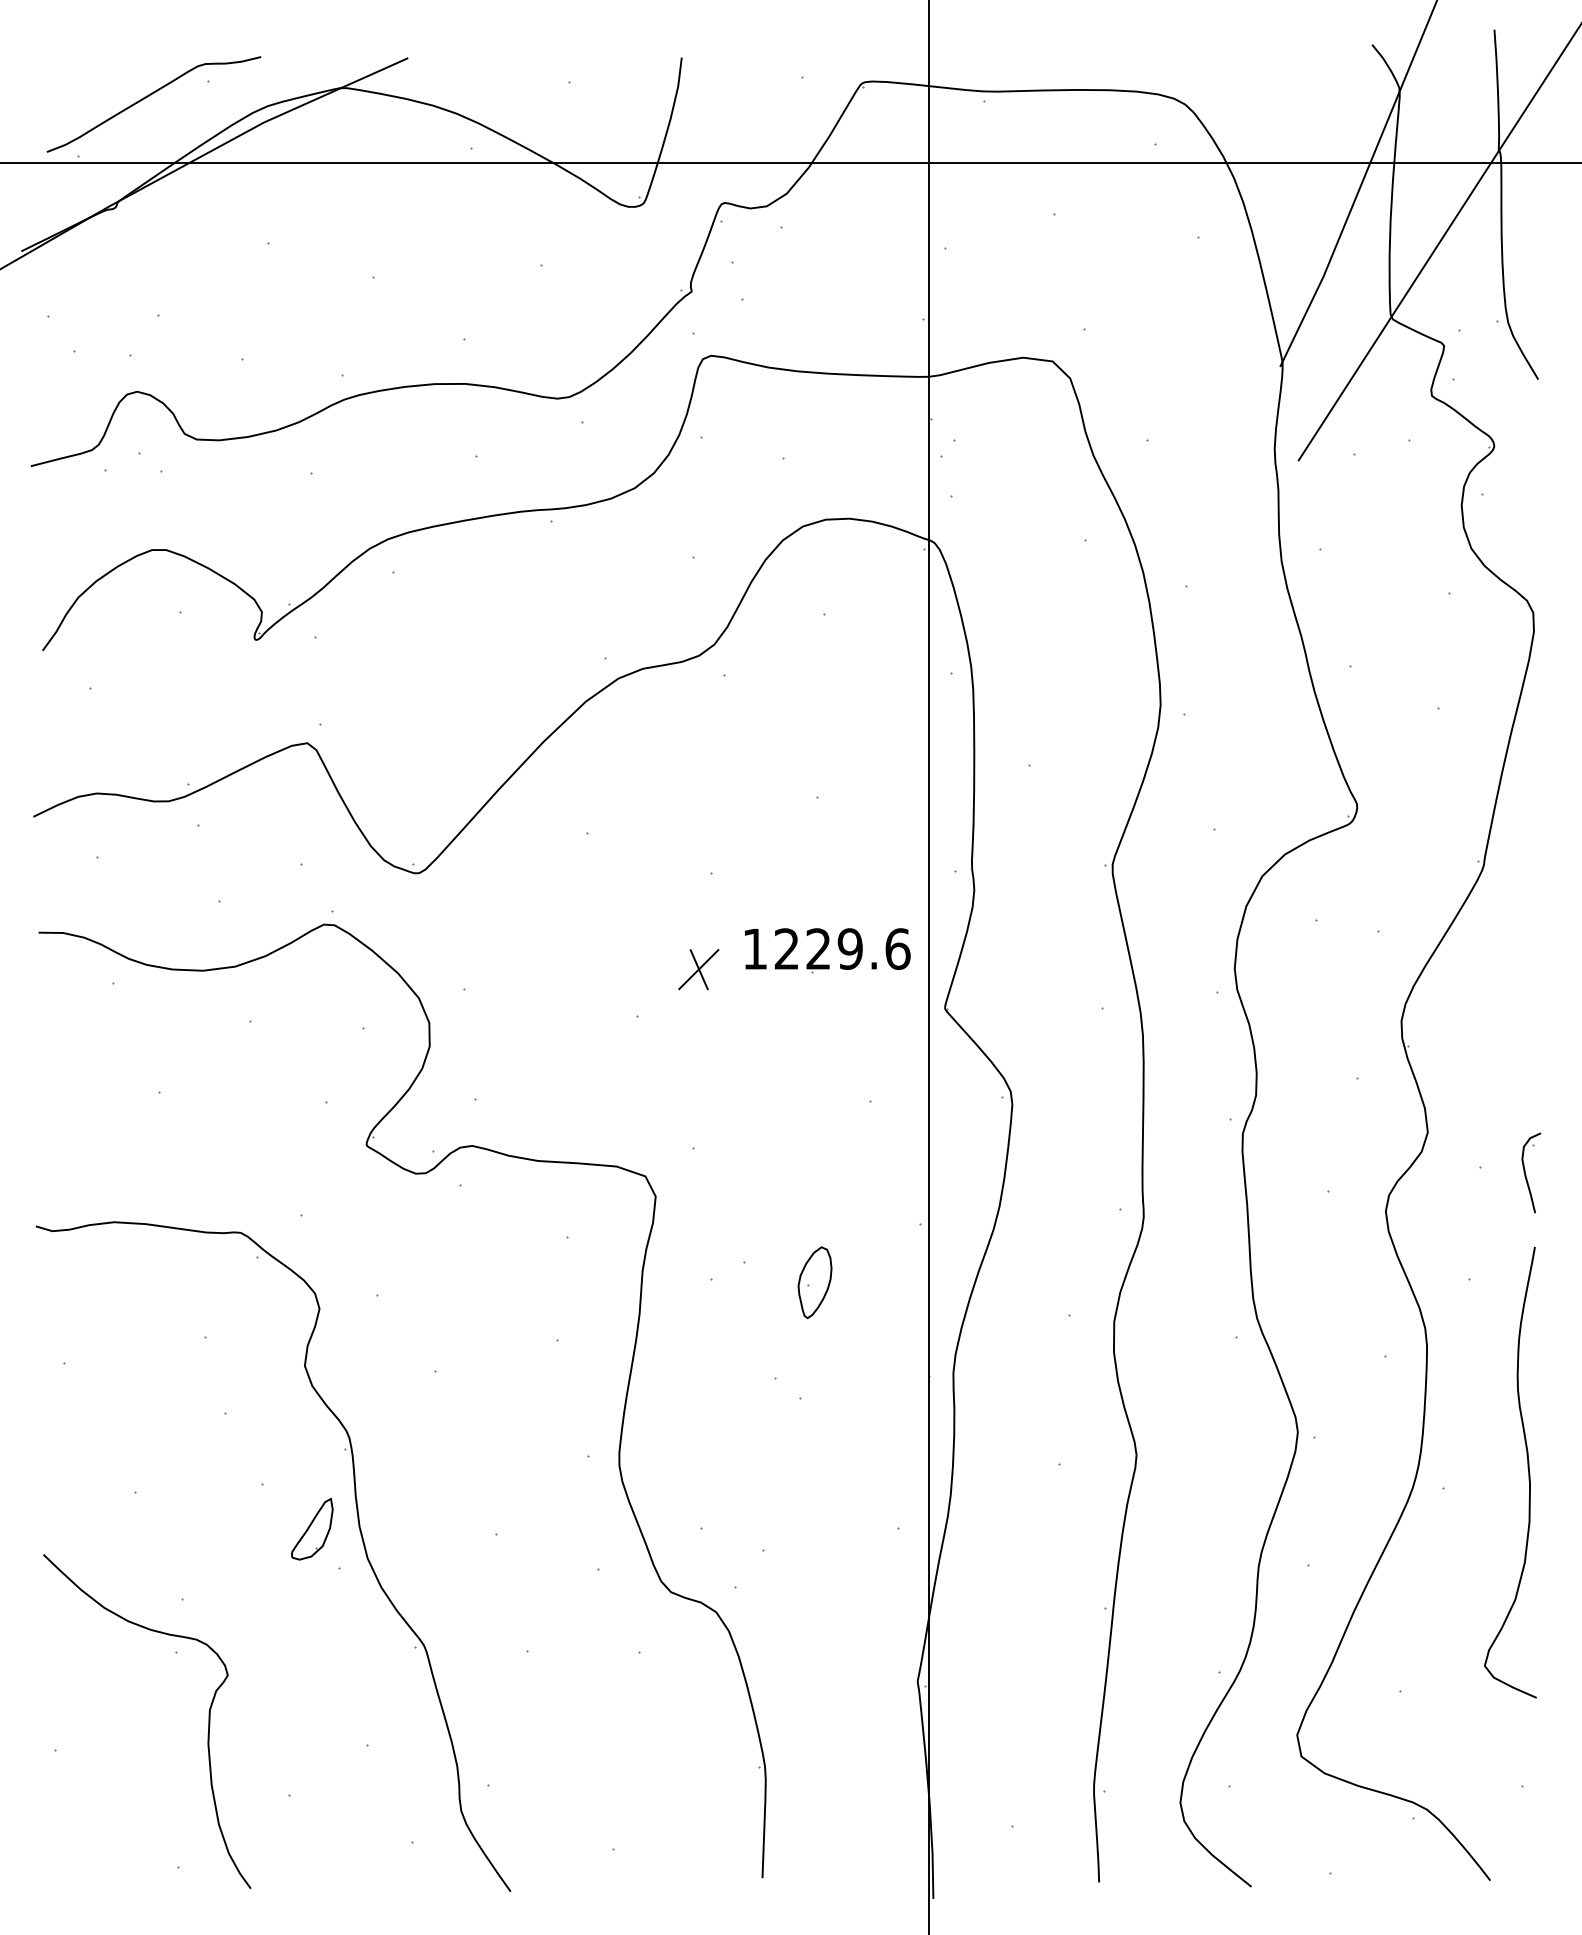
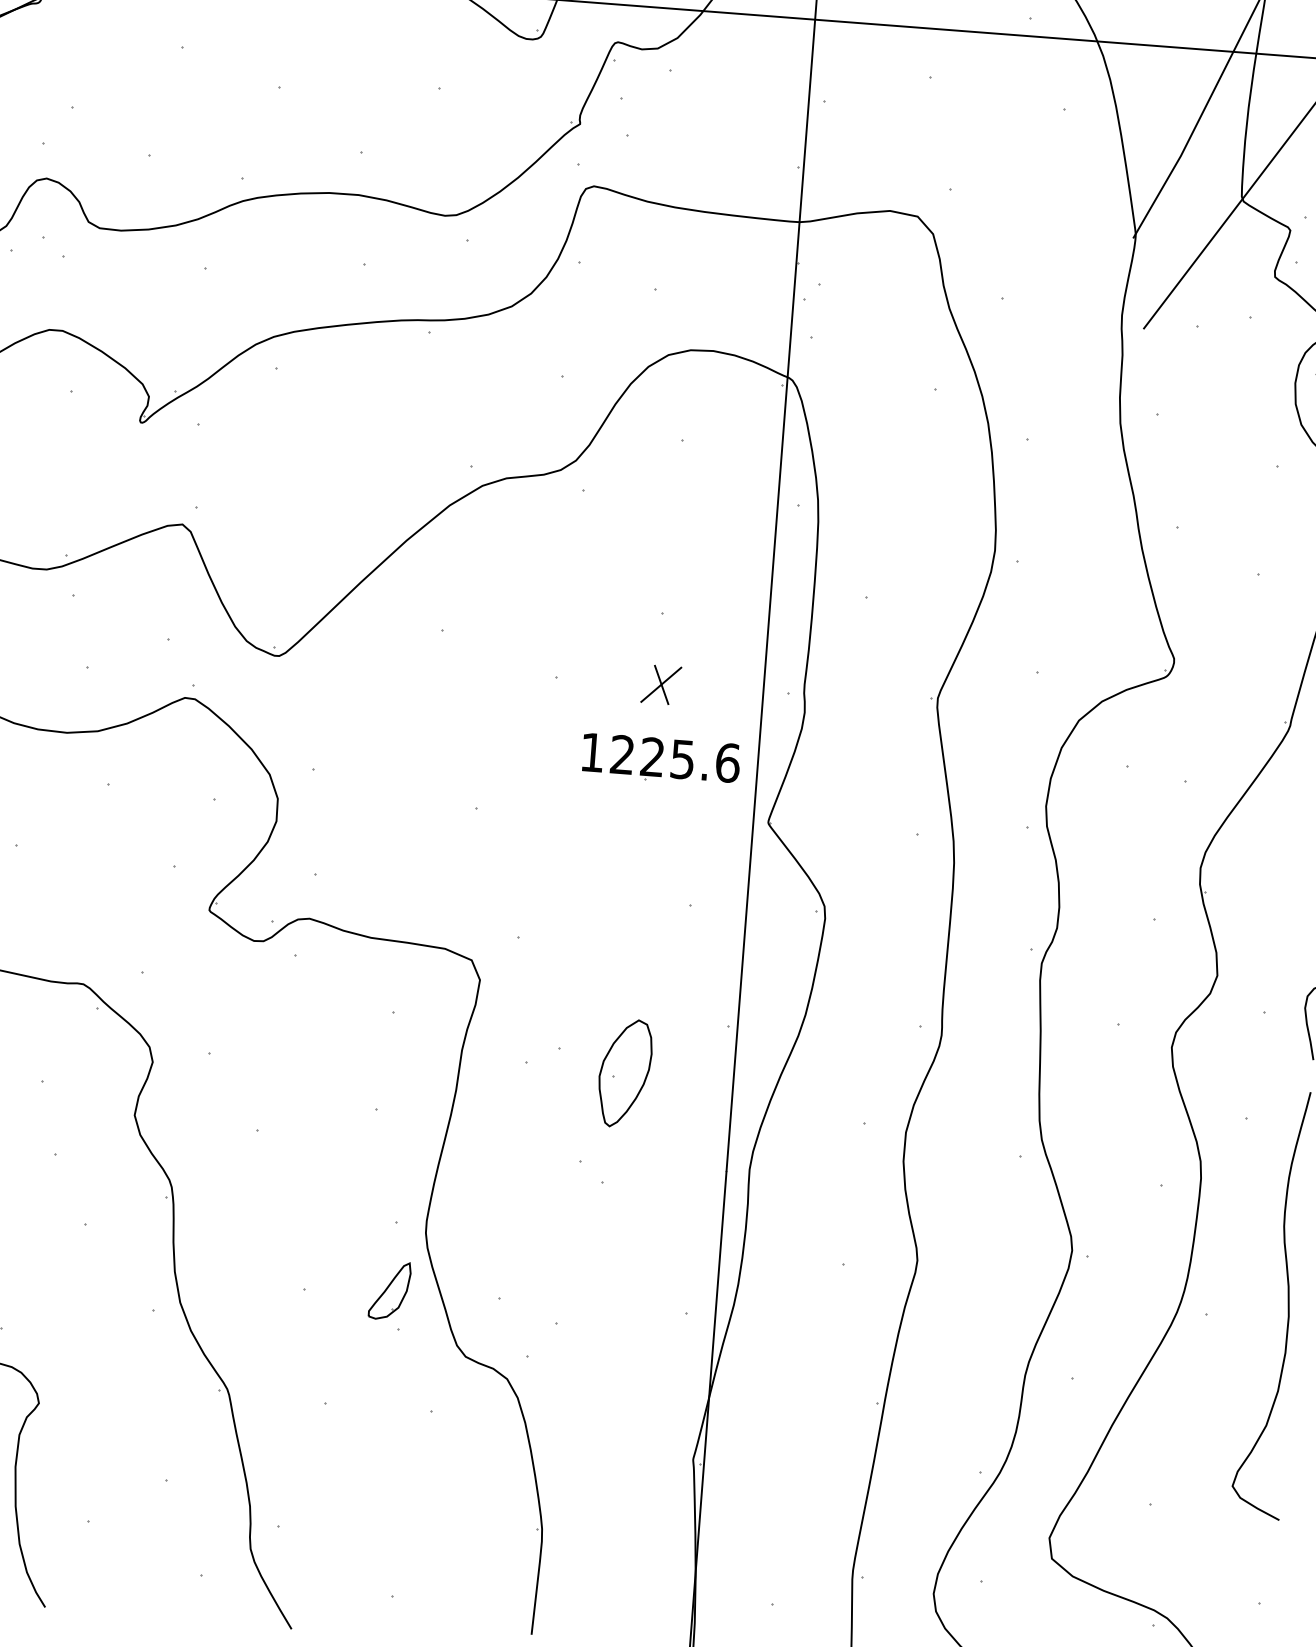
text: (849, 948) -> (682, 758), 1229.6 -> 1225.6
part: (698, 969) -> (660, 684), moved
part: (814, 1282) -> (624, 1073), size x1.6
part: (312, 1528) -> (390, 1290), moved

